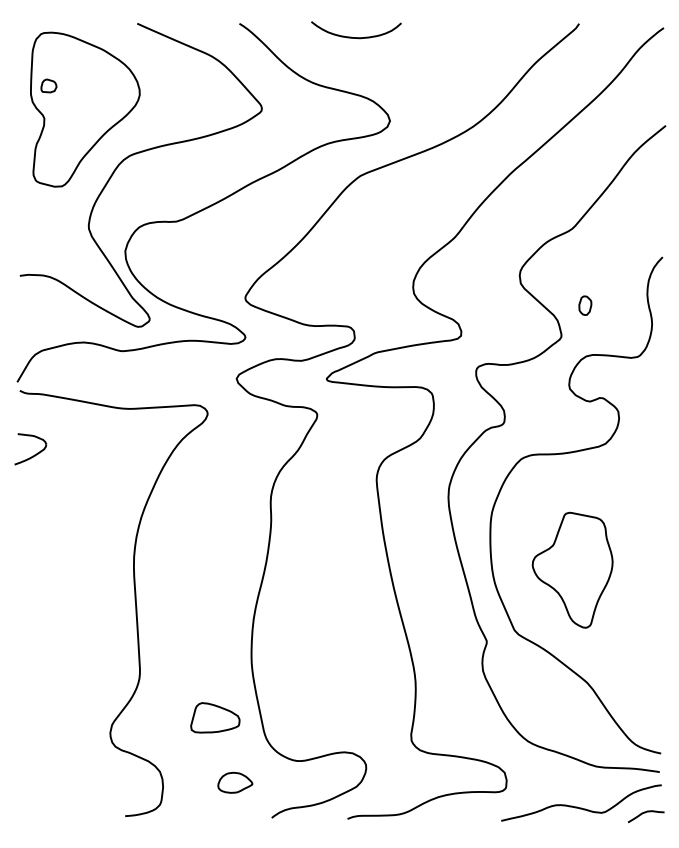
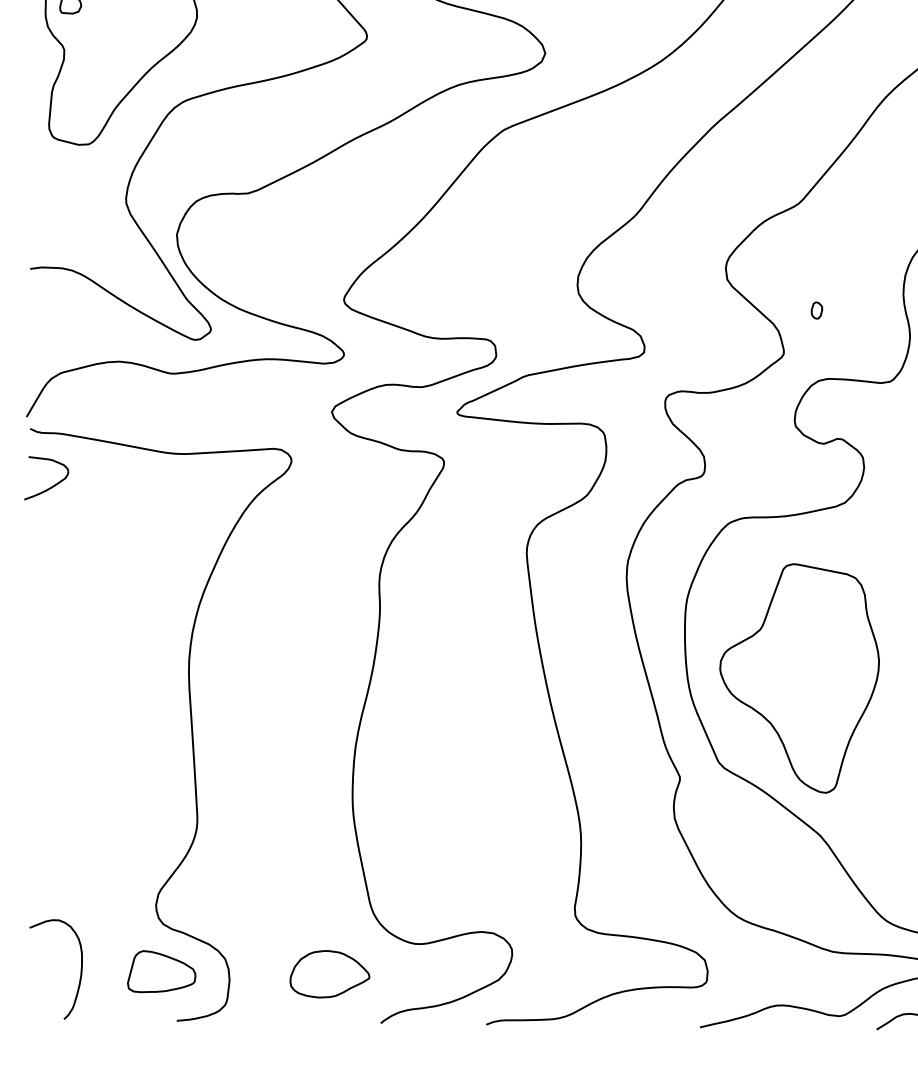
part: (584, 305) -> (815, 310), size x0.62
part: (32, 455) -> (49, 486), moved
part: (572, 570) -> (799, 678), size x1.43
part: (215, 717) -> (161, 971), moved
curve: (55, 780) -> (79, 971), added
part: (235, 782) -> (330, 973), size x1.67

